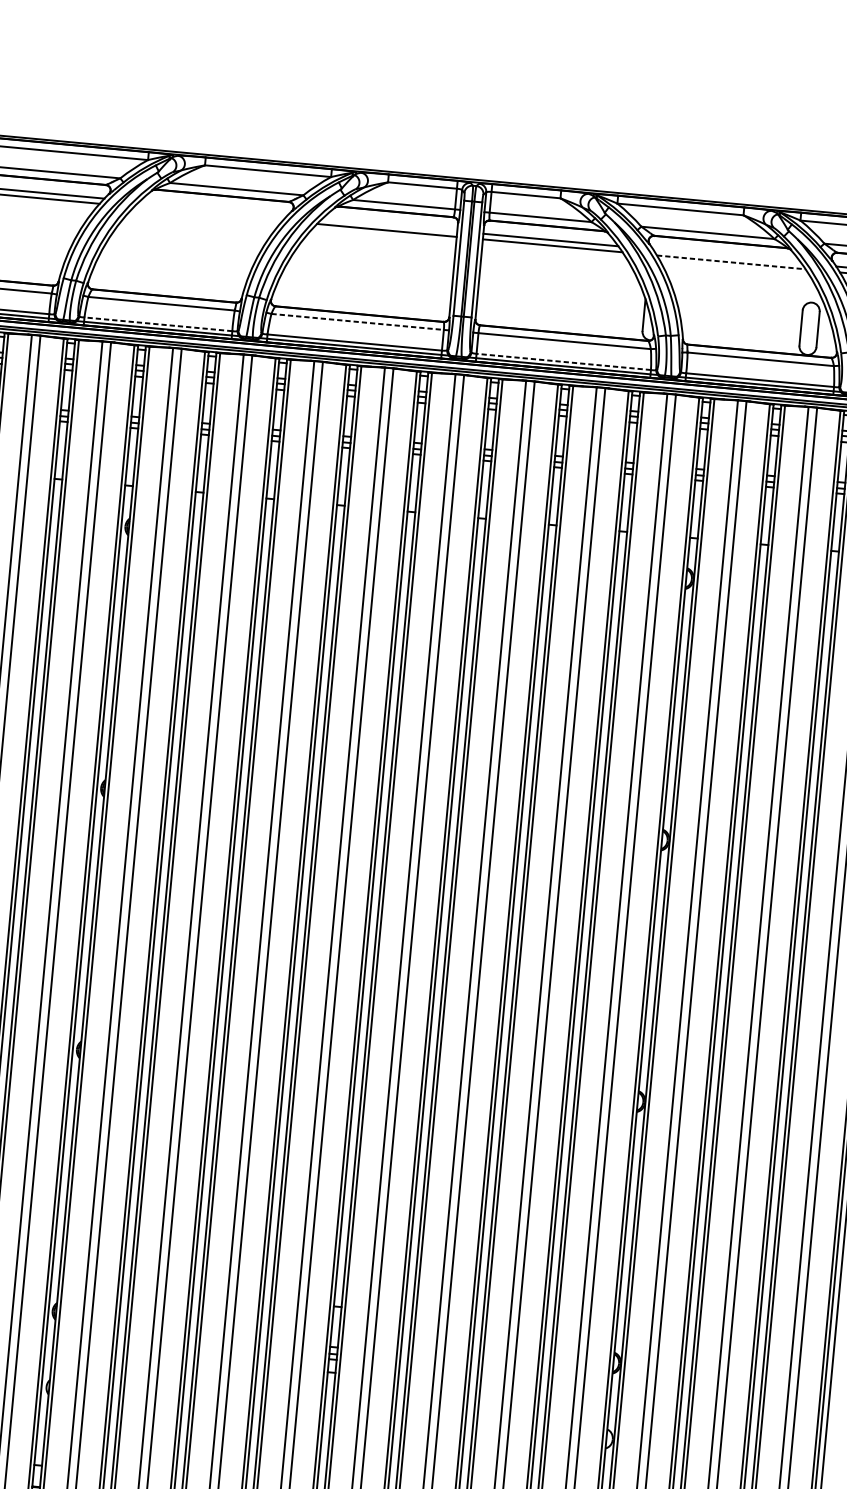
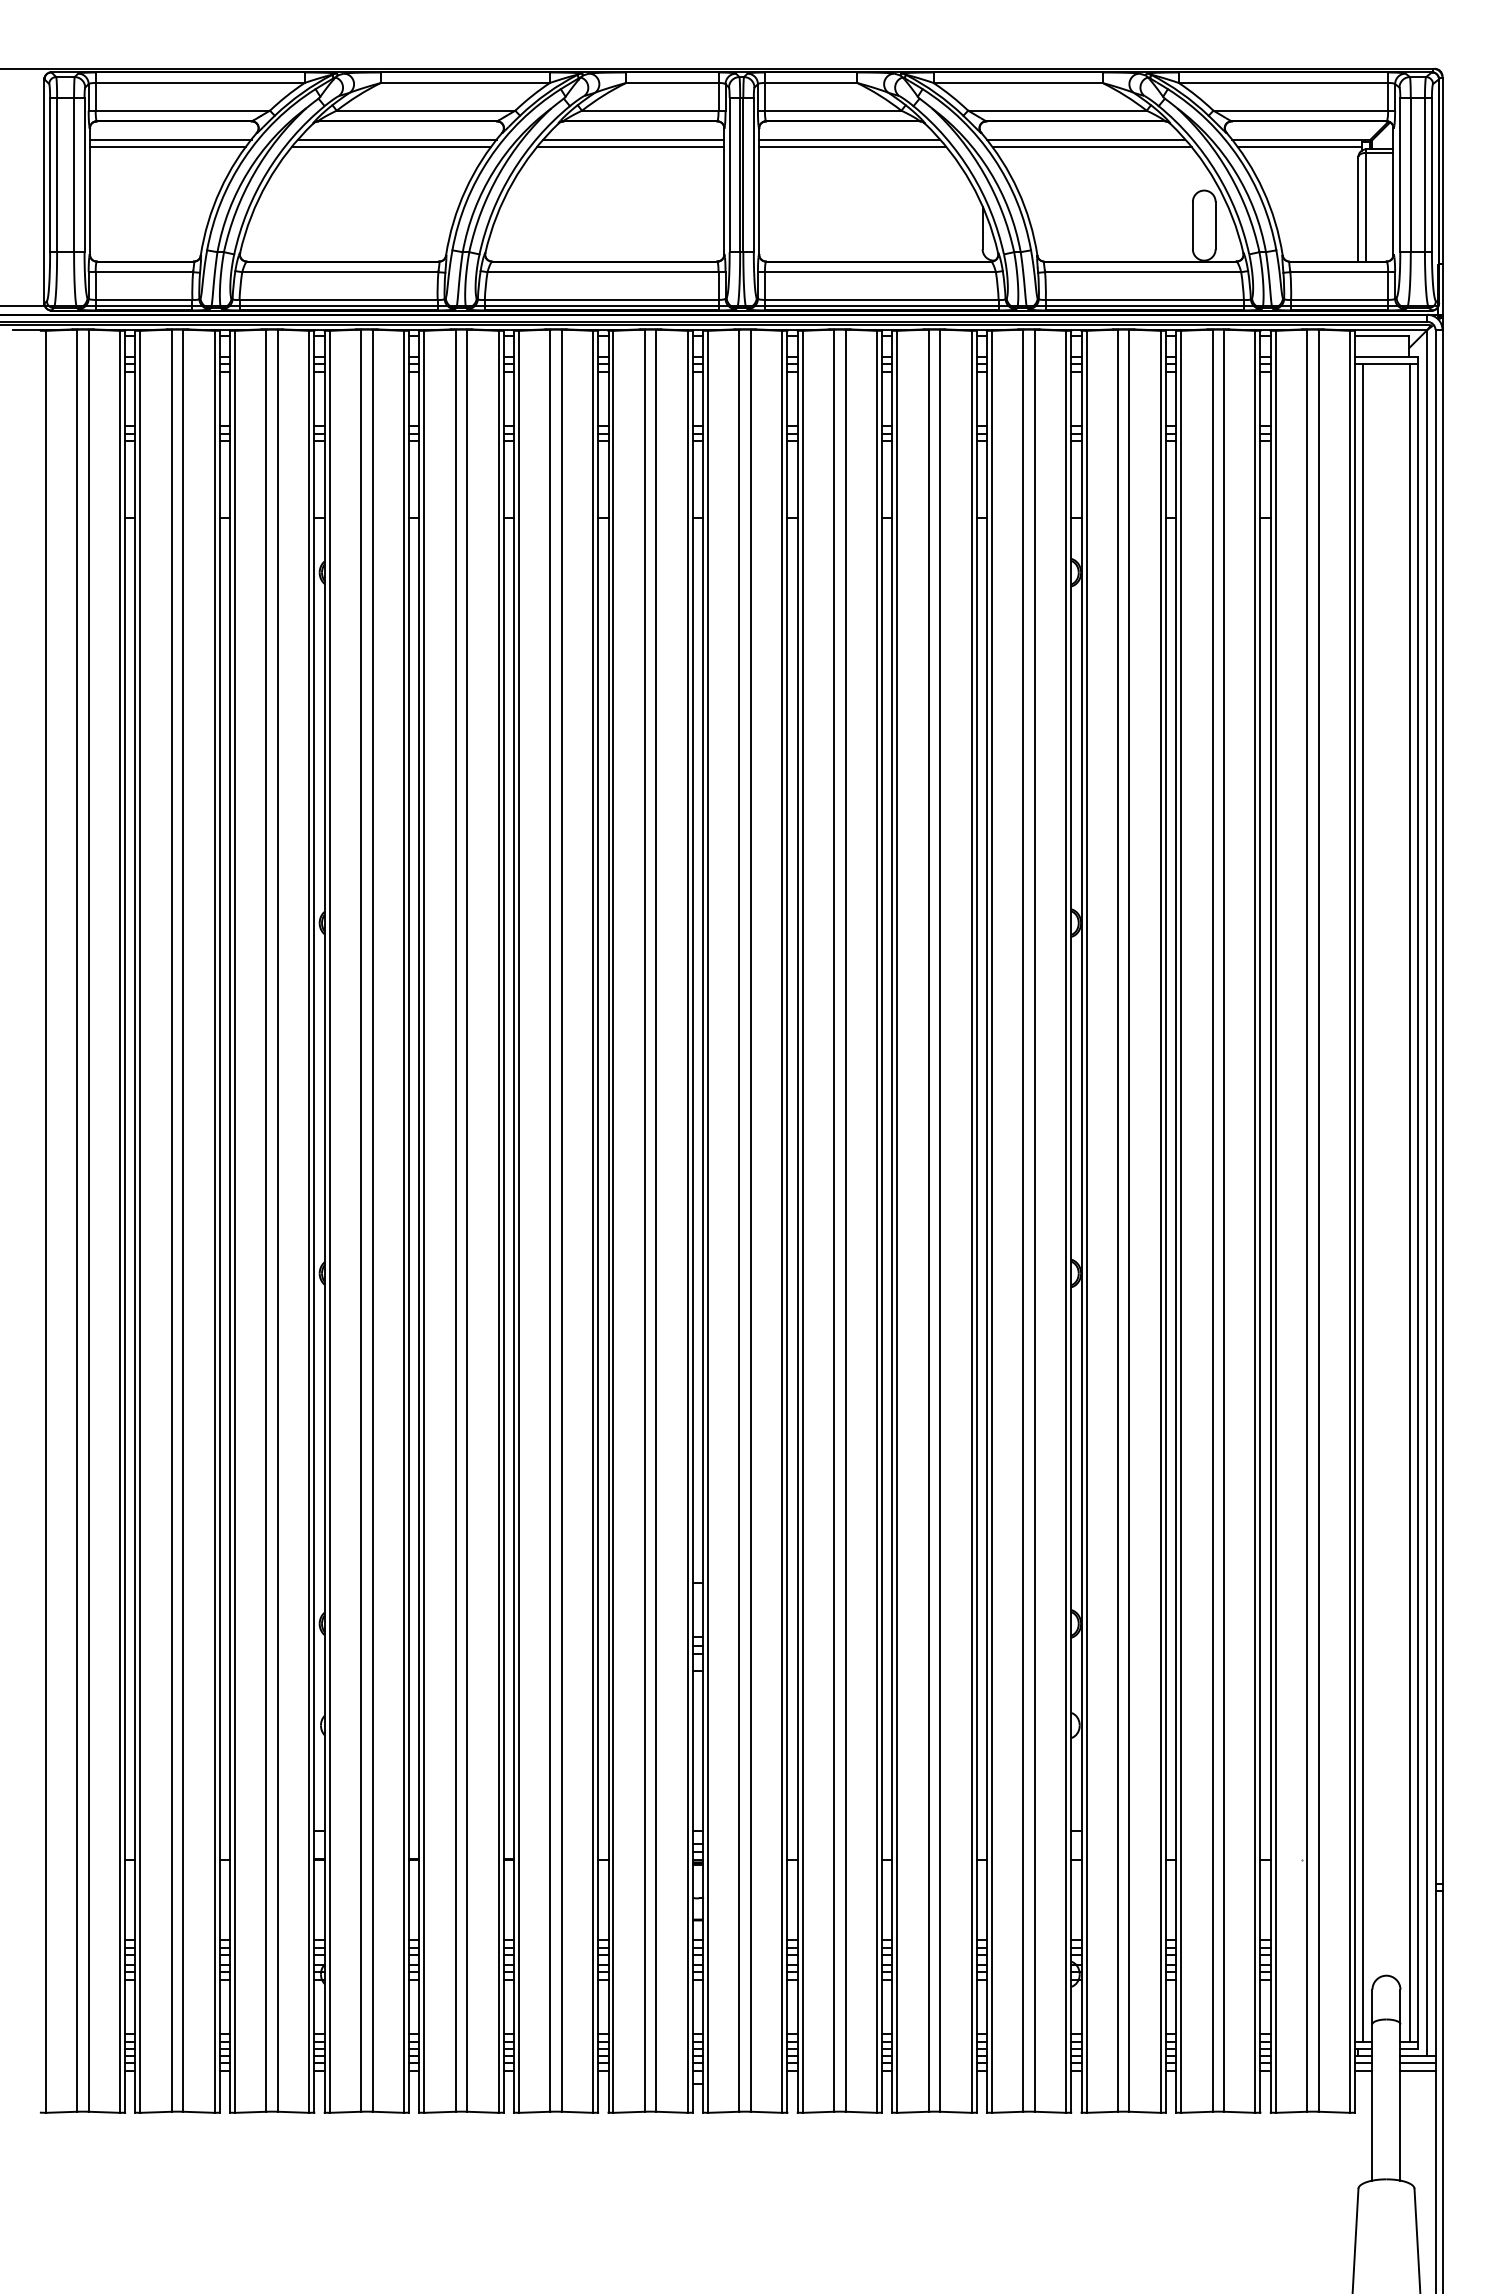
line: (213, 208) -> (397, 139), added
line: (207, 214) -> (390, 147), added
line: (389, 225) -> (633, 139), added
line: (726, 256) -> (1085, 139), added
line: (731, 262) -> (1092, 147), dashed -> solid
line: (360, 322) -> (606, 272), dashed -> solid
line: (158, 324) -> (338, 299), dashed -> solid
line: (563, 361) -> (881, 299), dashed -> solid

